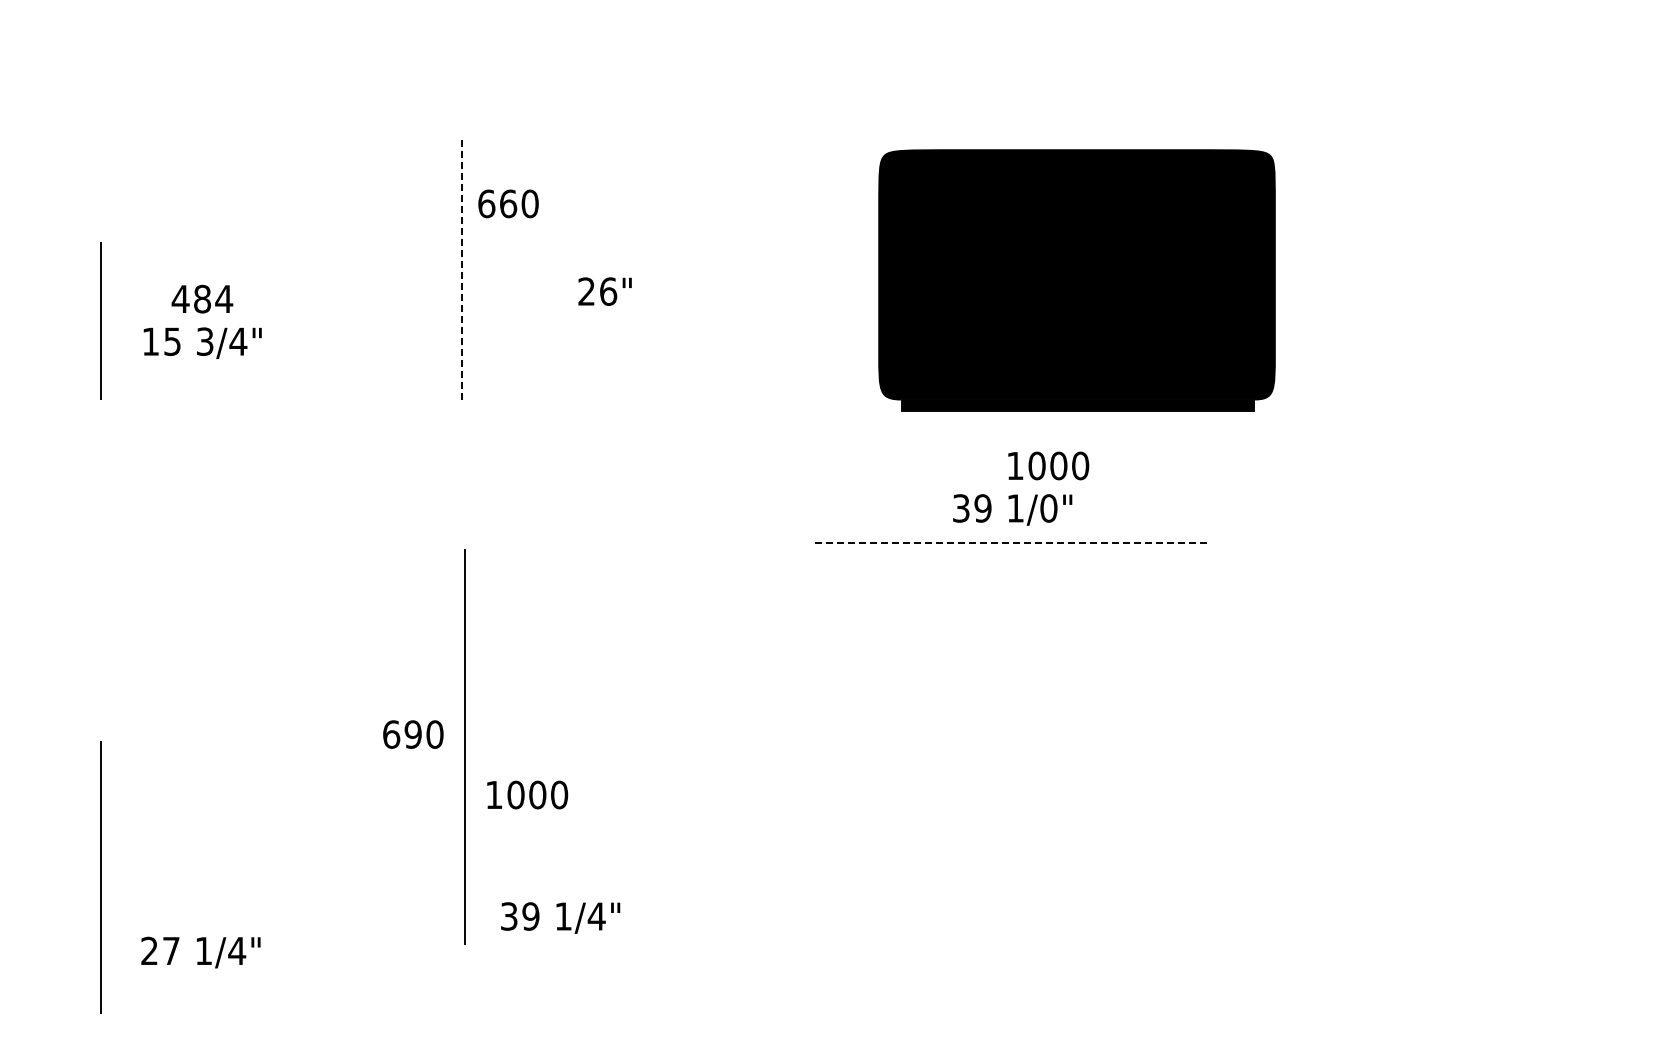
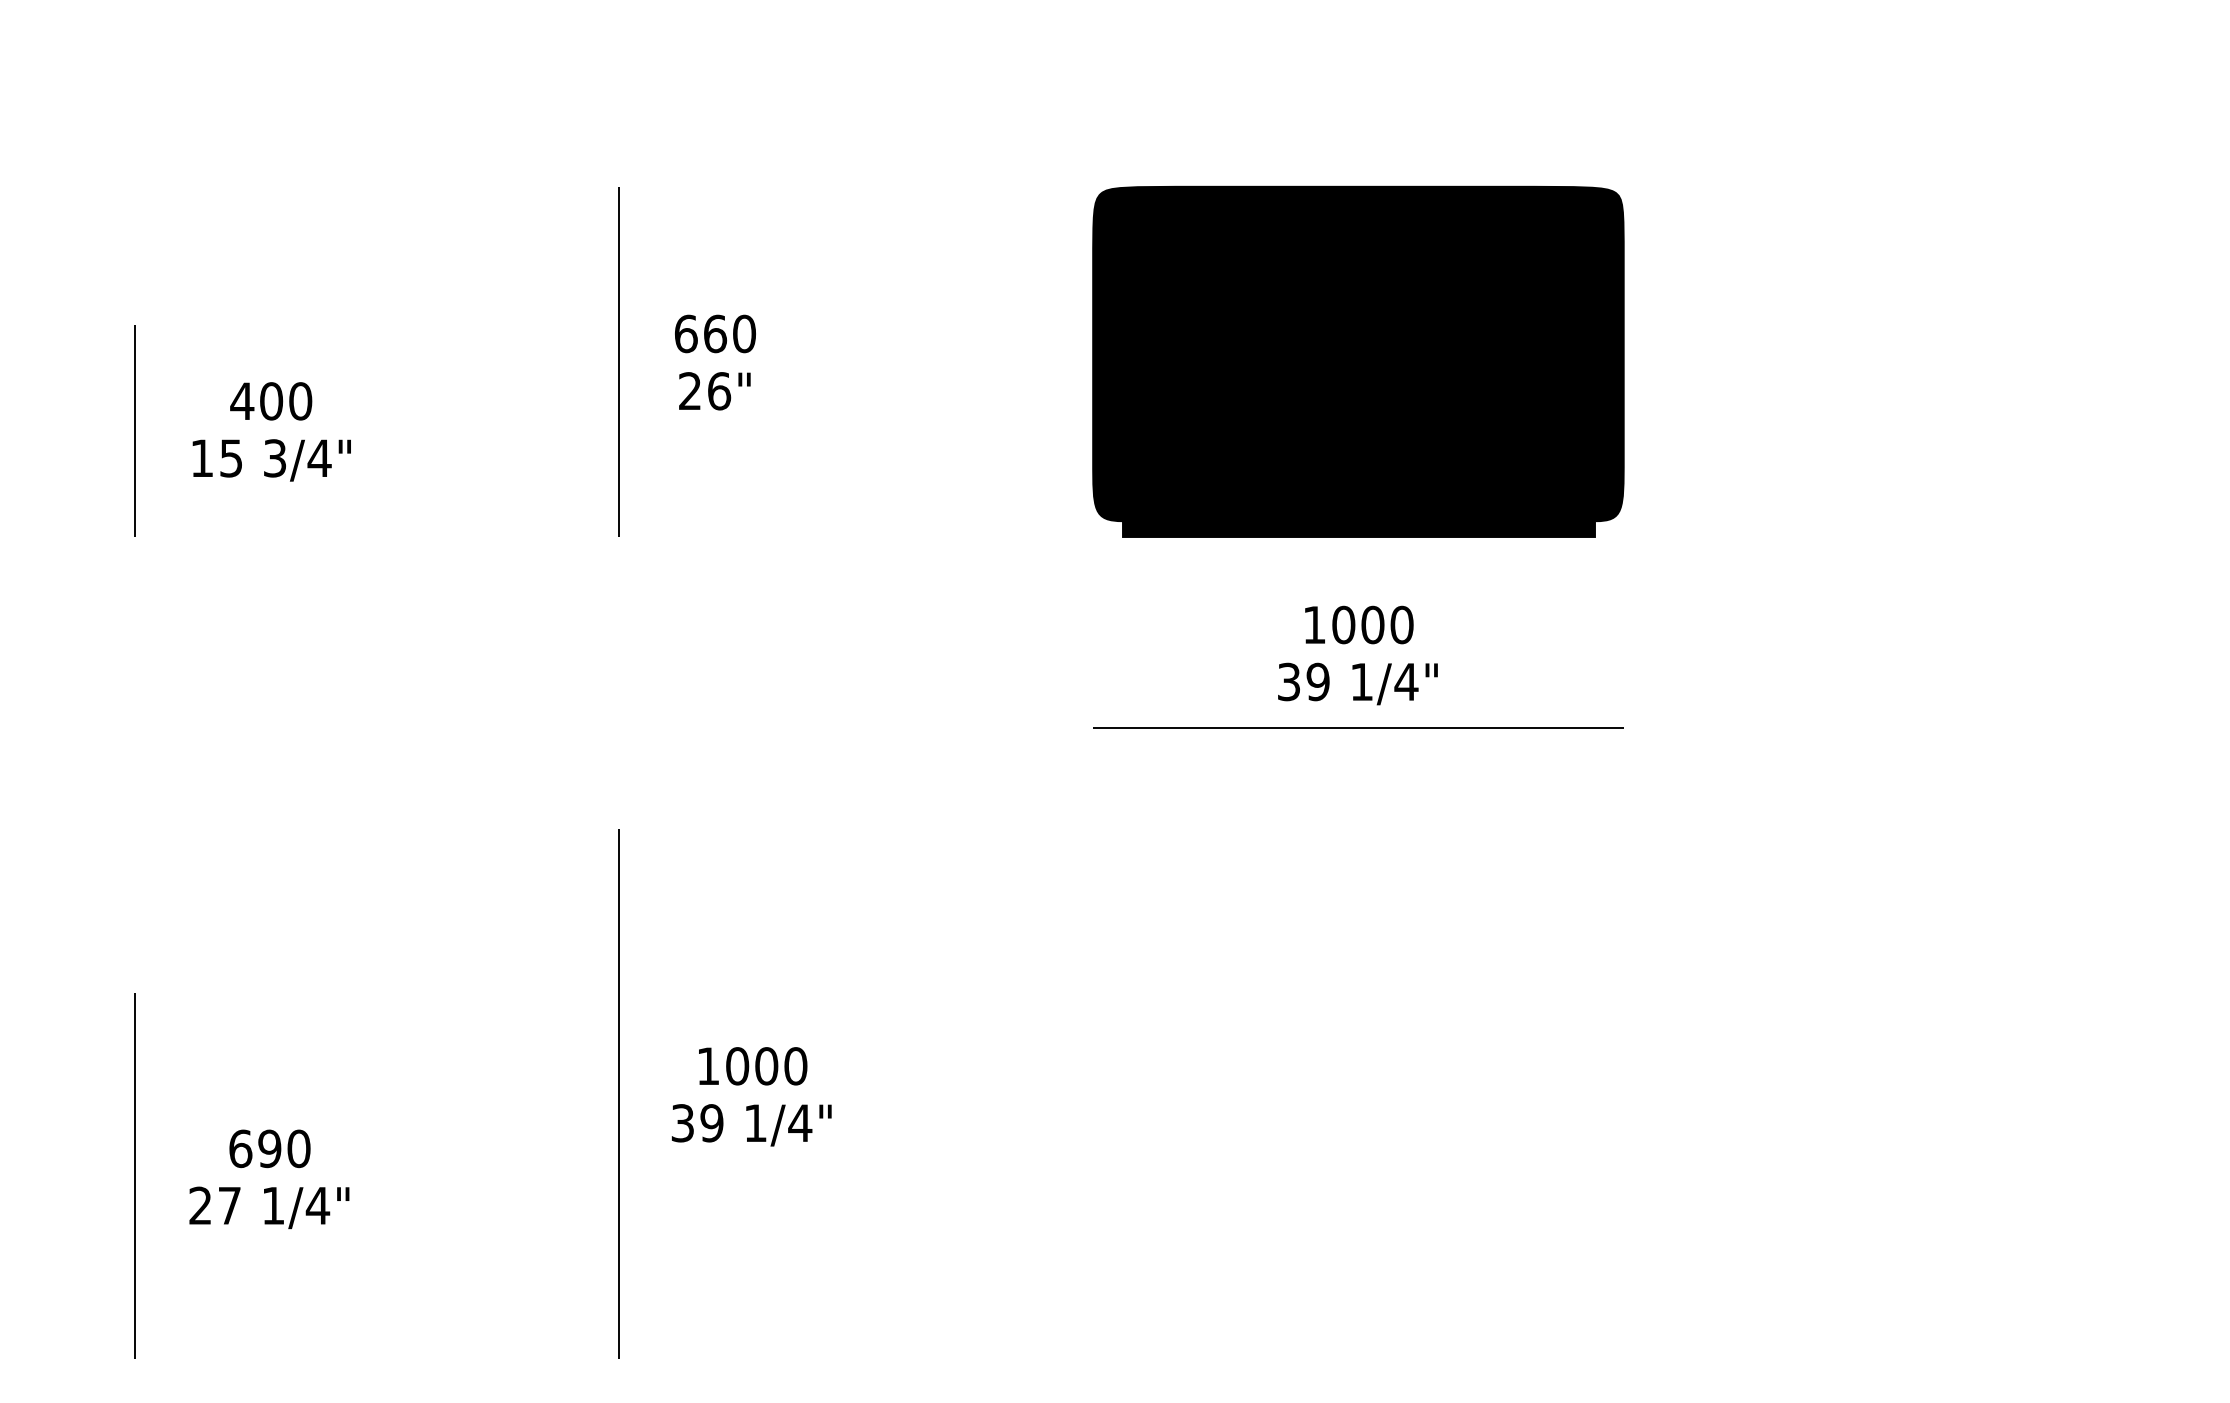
text: (508, 203) -> (715, 333), moved
line: (461, 269) -> (618, 361), dashed -> solid
part: (1076, 280) -> (1357, 361), moved
text: (604, 291) -> (714, 391), moved
text: (213, 298) -> (286, 400), 484 -> 400
text: (1048, 465) -> (1359, 624), moved
text: (1048, 508) -> (1405, 682), 1/0" -> 1/4"
line: (1013, 542) -> (1359, 727), dashed -> solid
text: (413, 734) -> (270, 1148), moved
line: (464, 746) -> (618, 1093), moved
text: (527, 794) -> (752, 1065), moved
text: (560, 917) -> (751, 1124), moved
text: (200, 952) -> (268, 1207), moved

